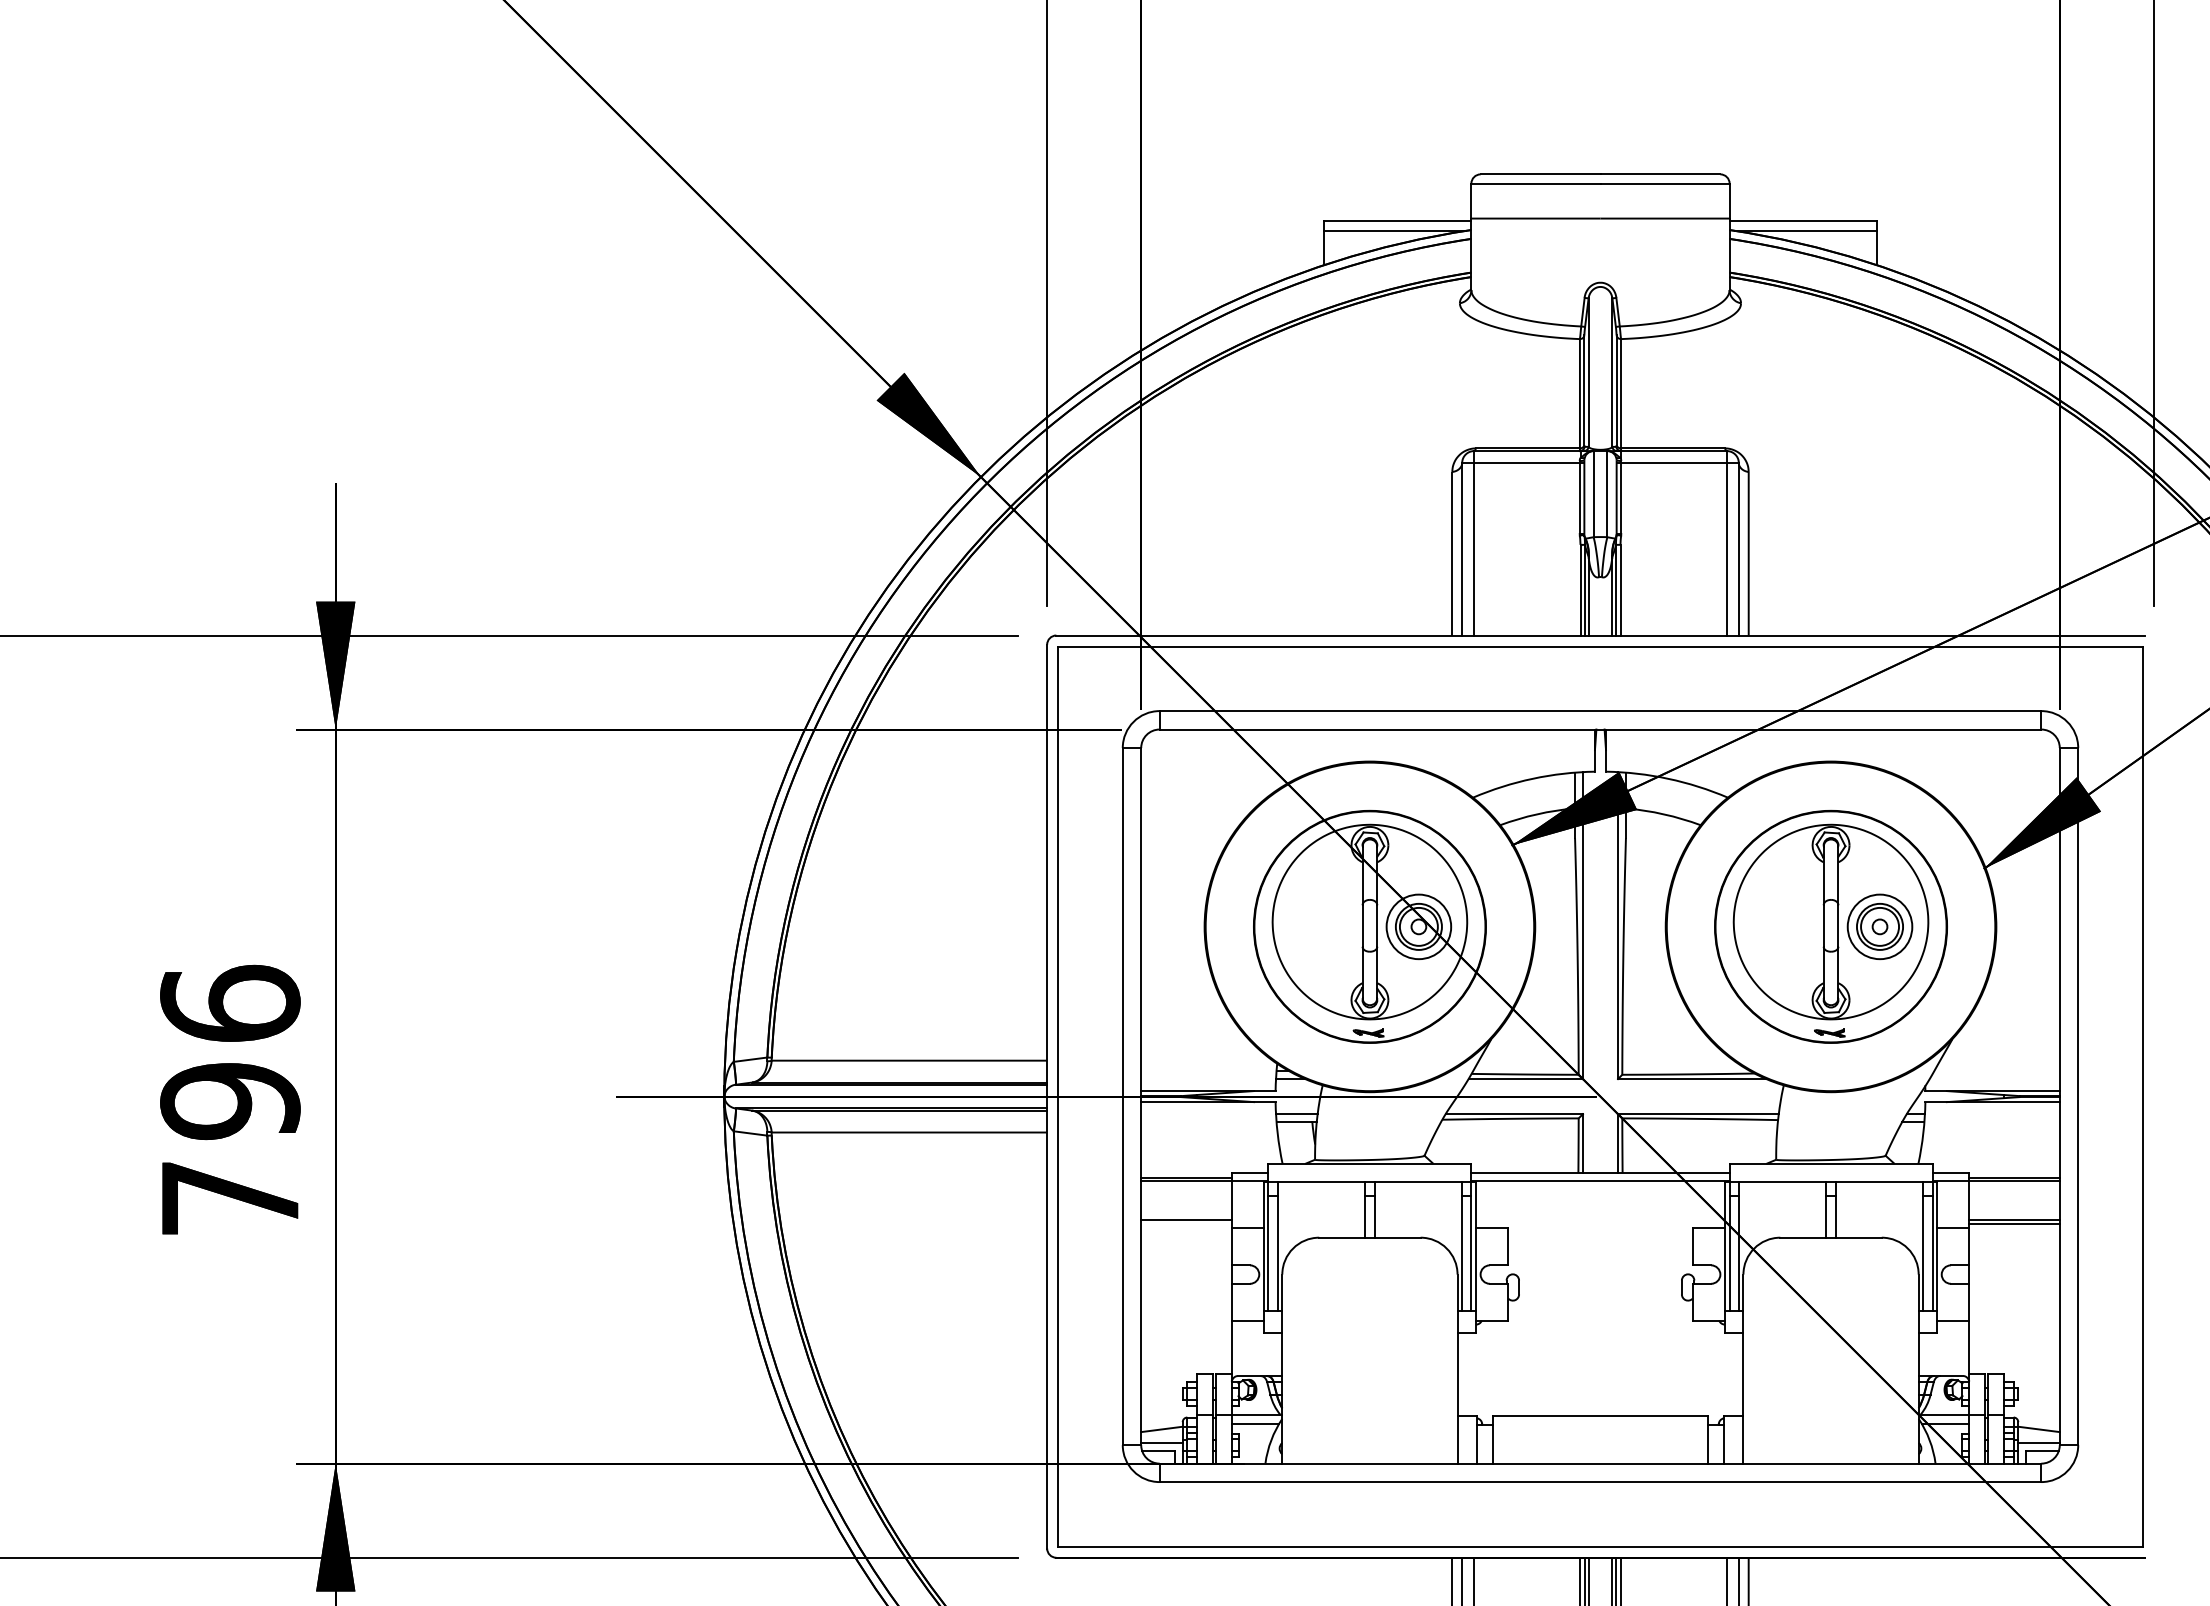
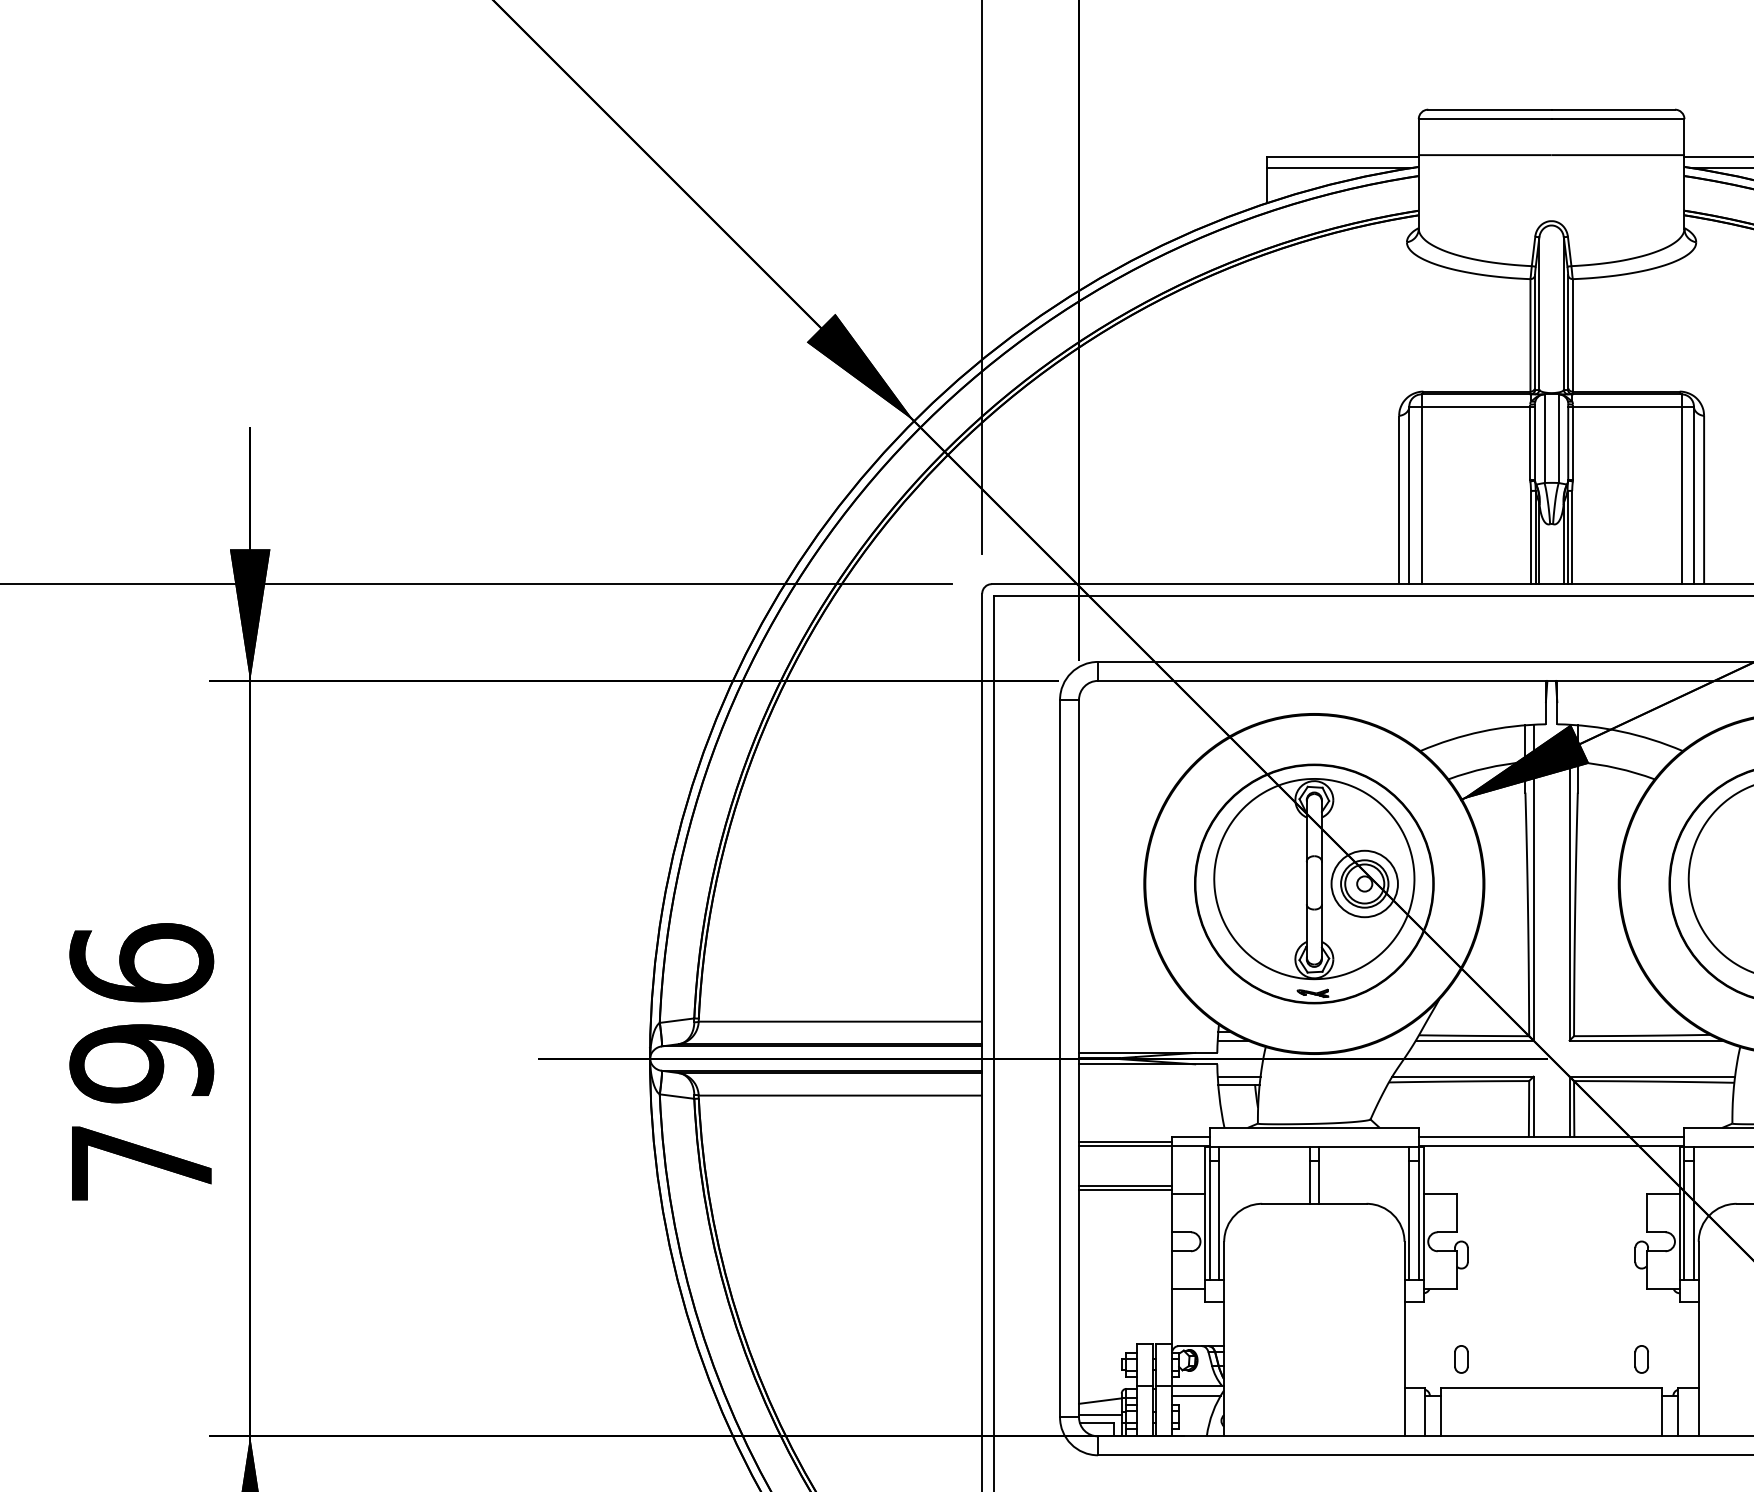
line: (1186, 1223) -> (1125, 1189), added
part: (1512, 1388) -> (1461, 1358), added
part: (1688, 1388) -> (1642, 1358), added

